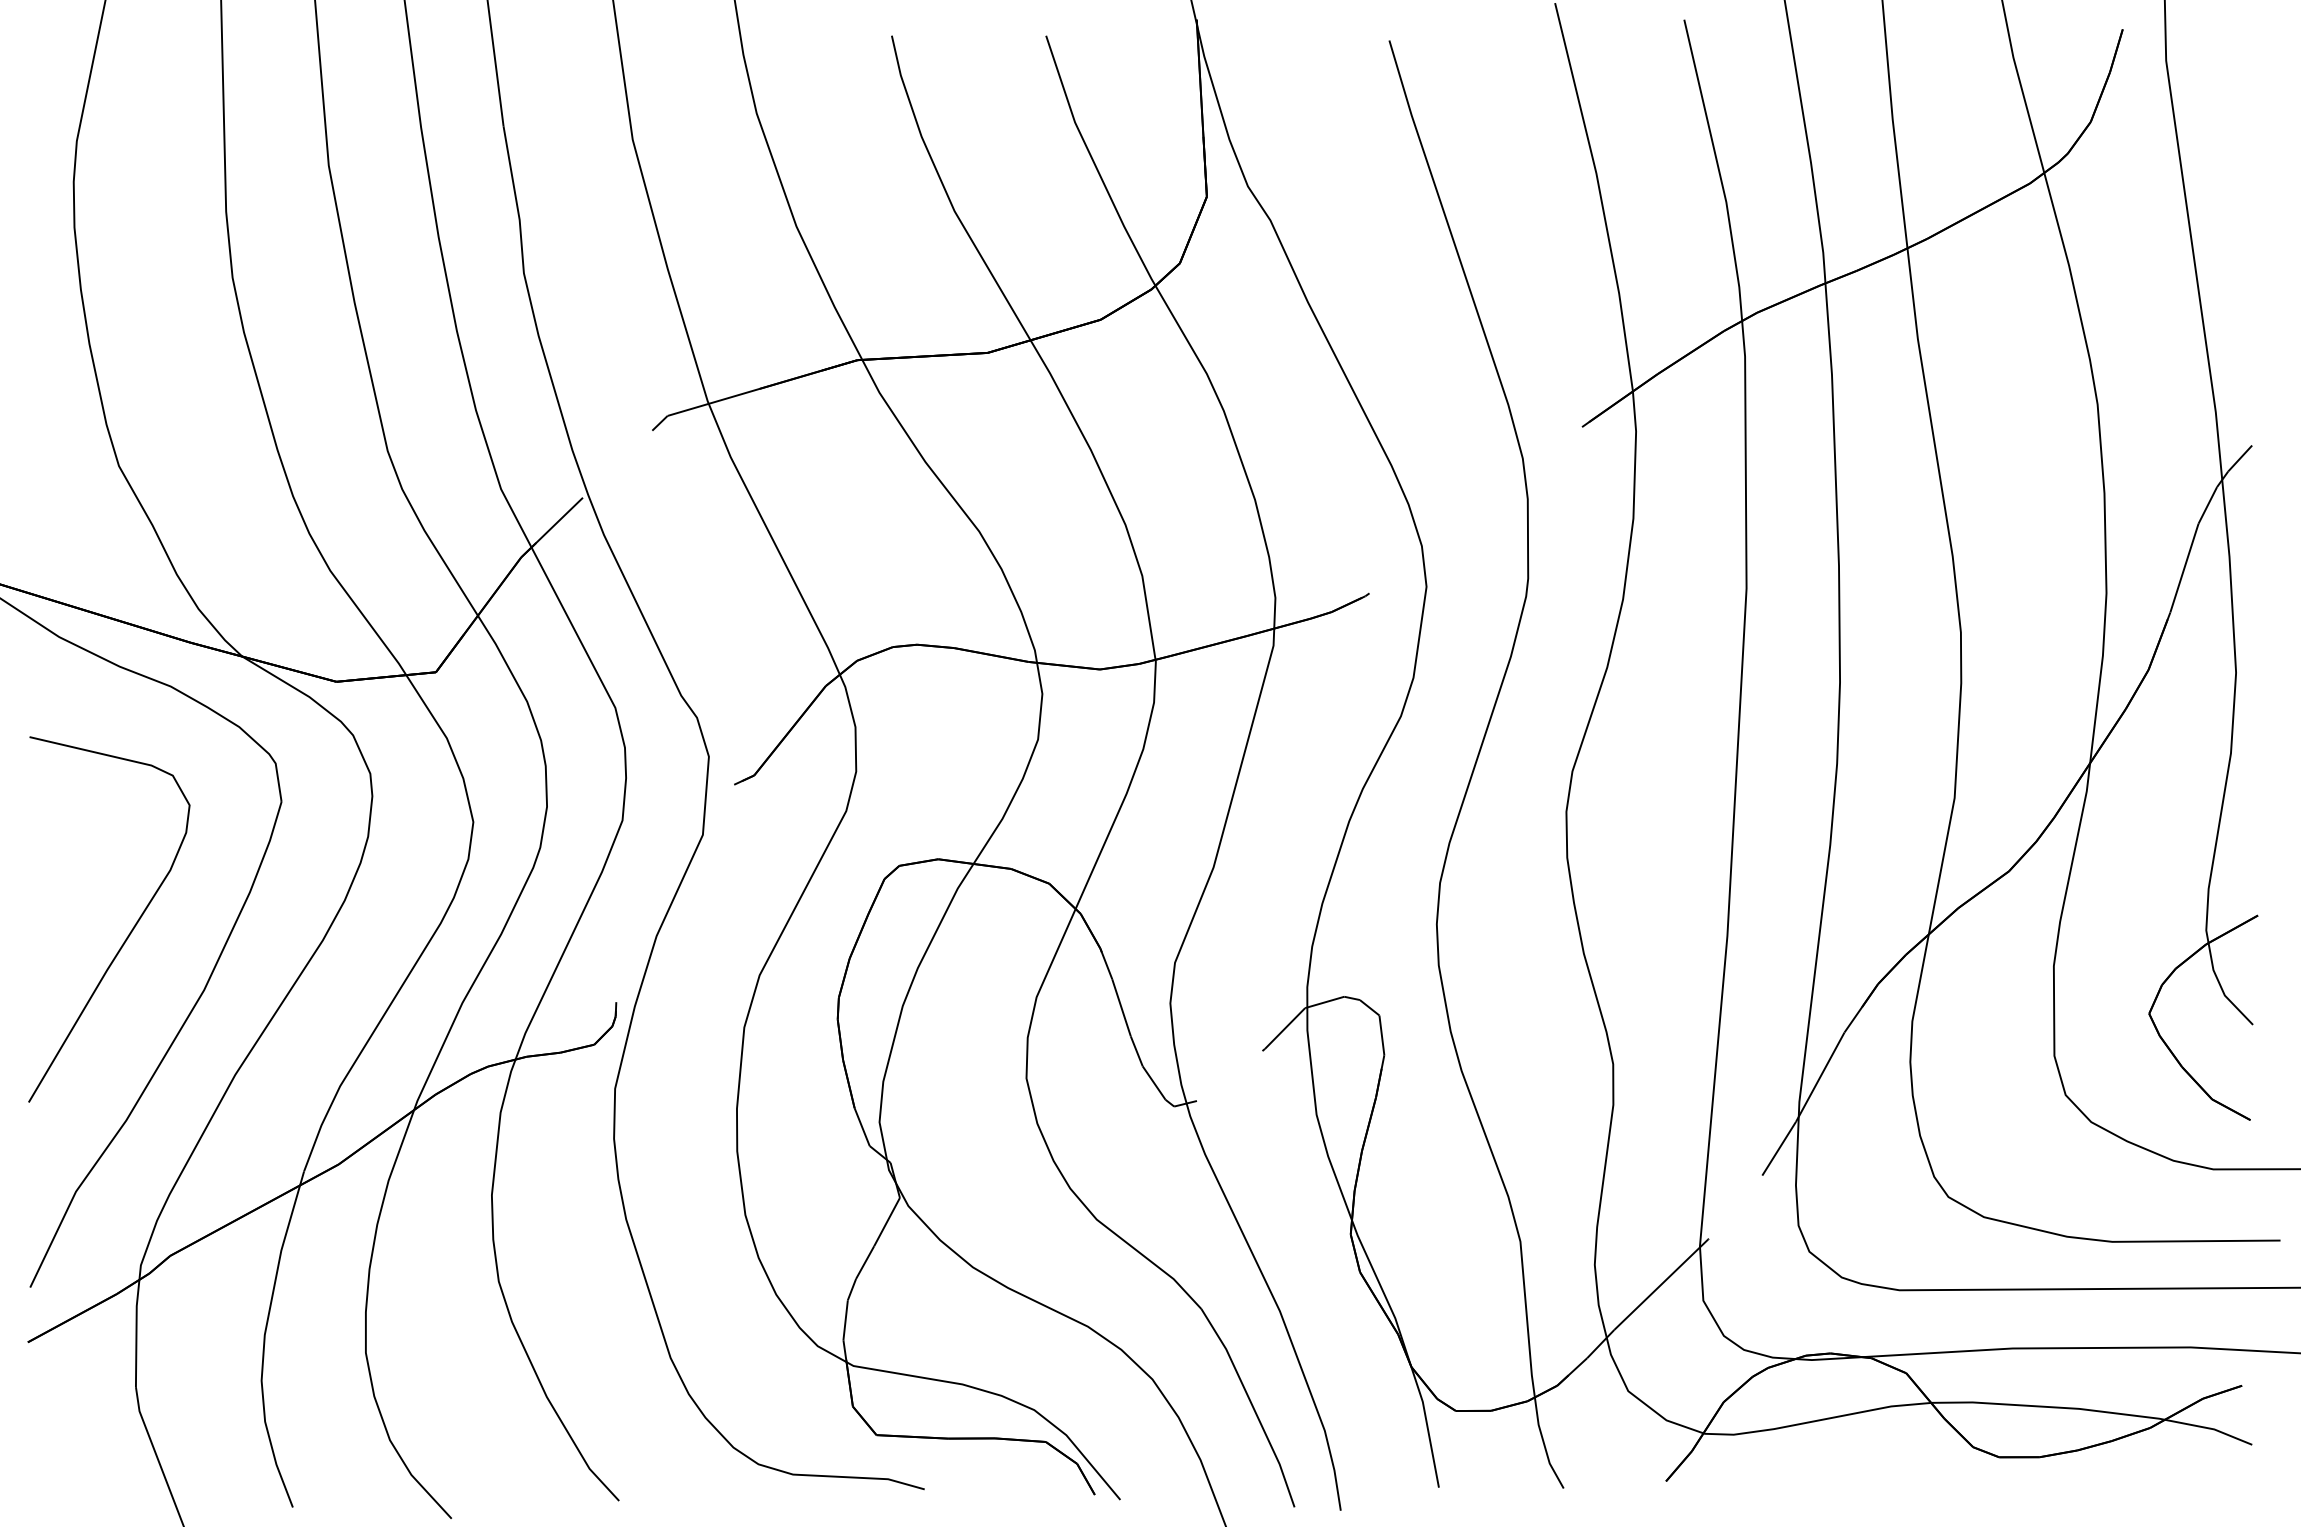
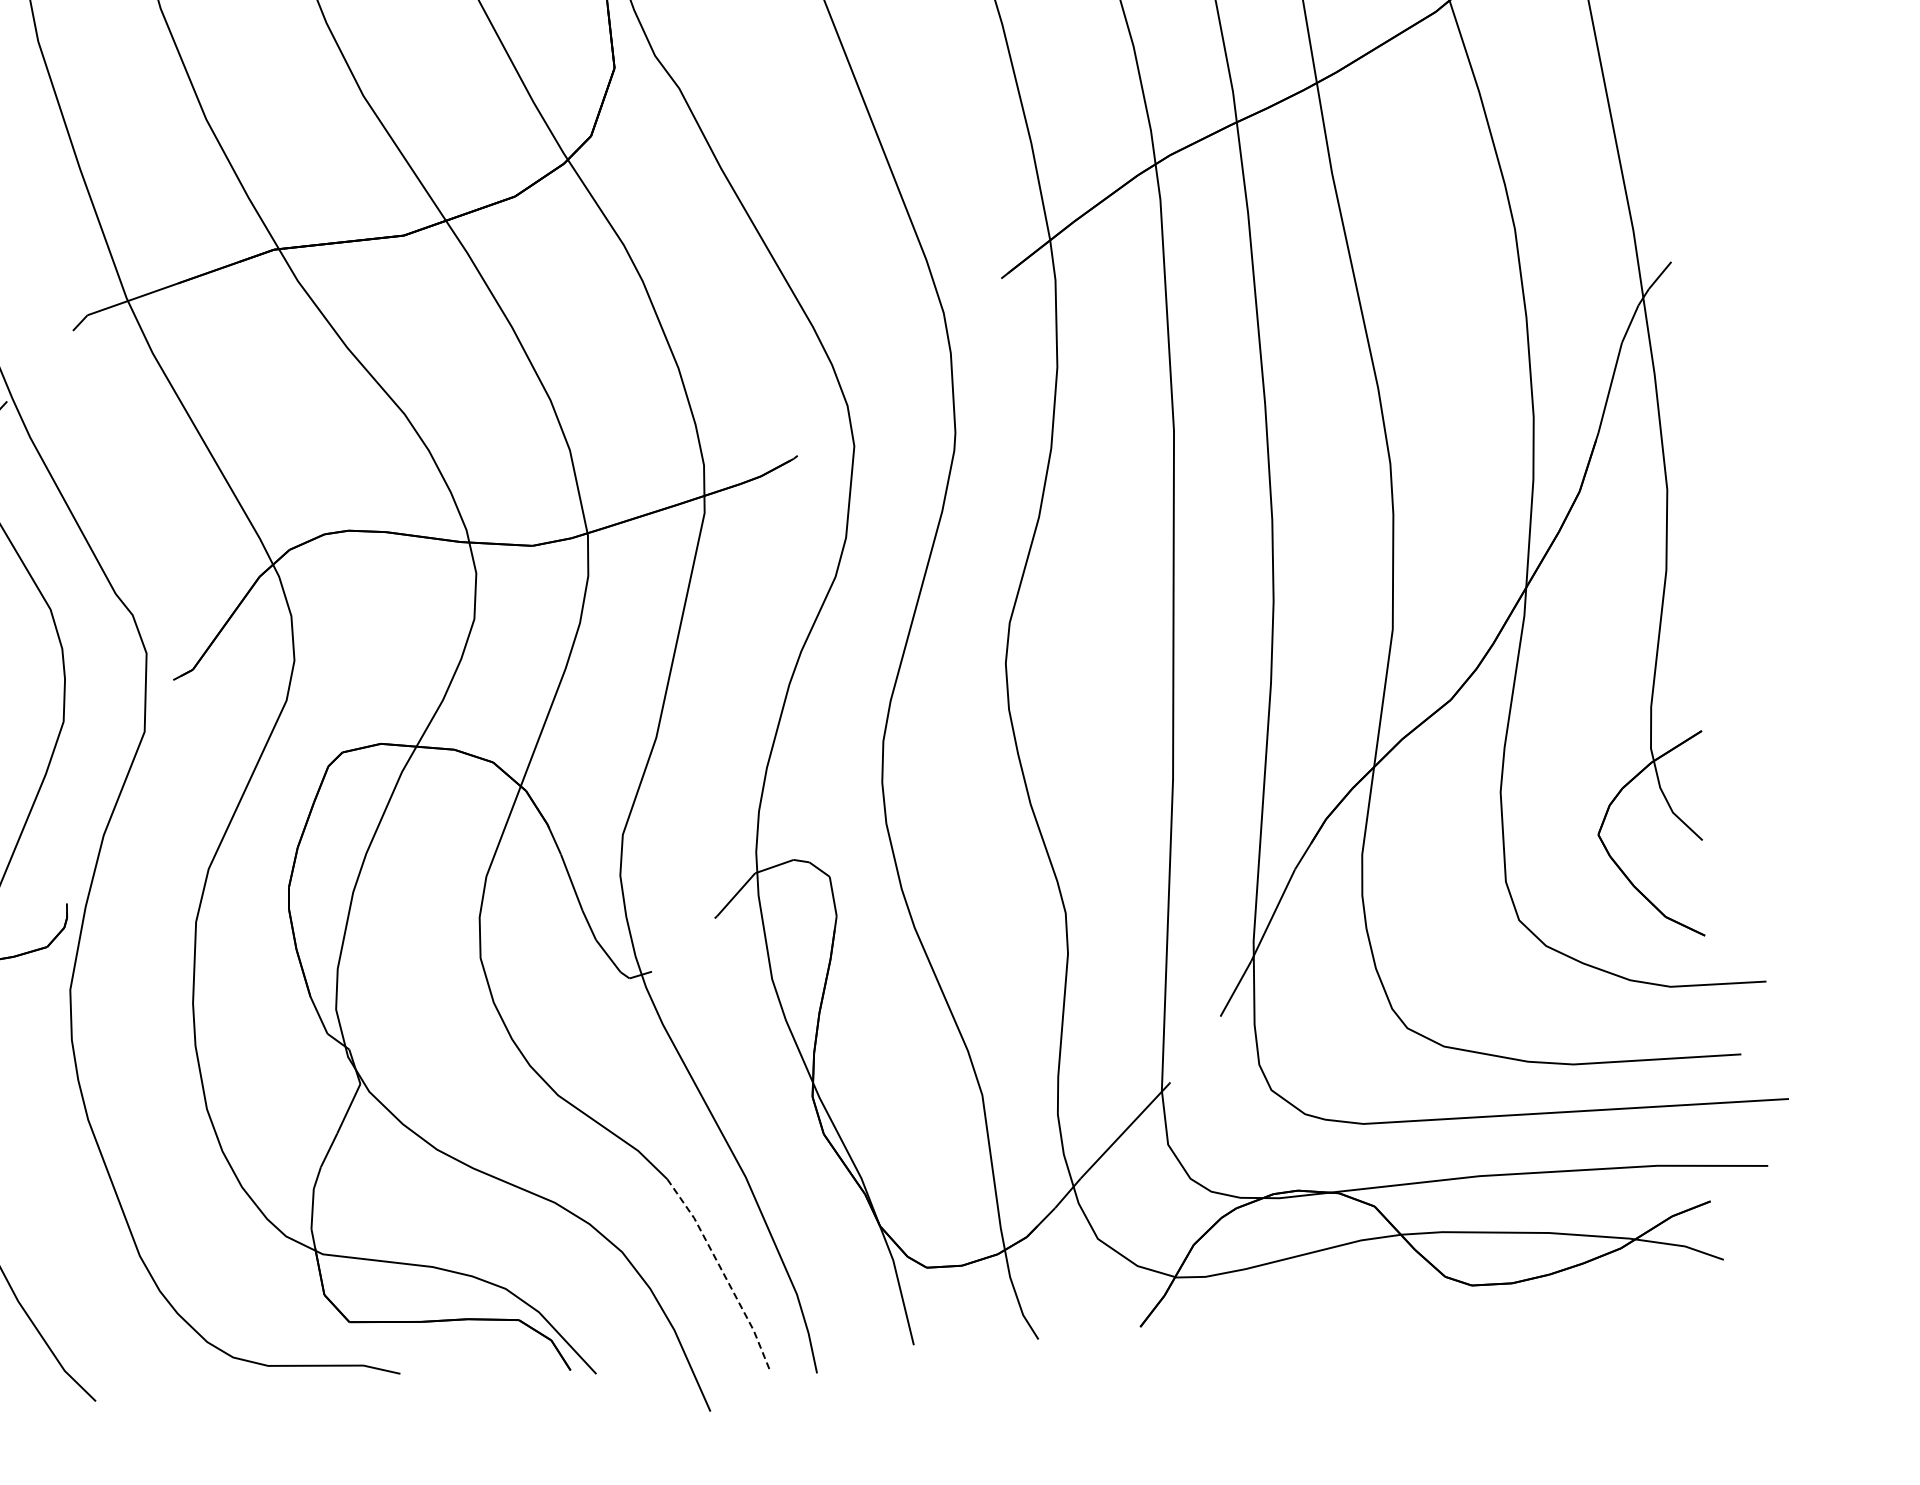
line: (1252, 1406) -> (723, 1273), solid -> dashed

